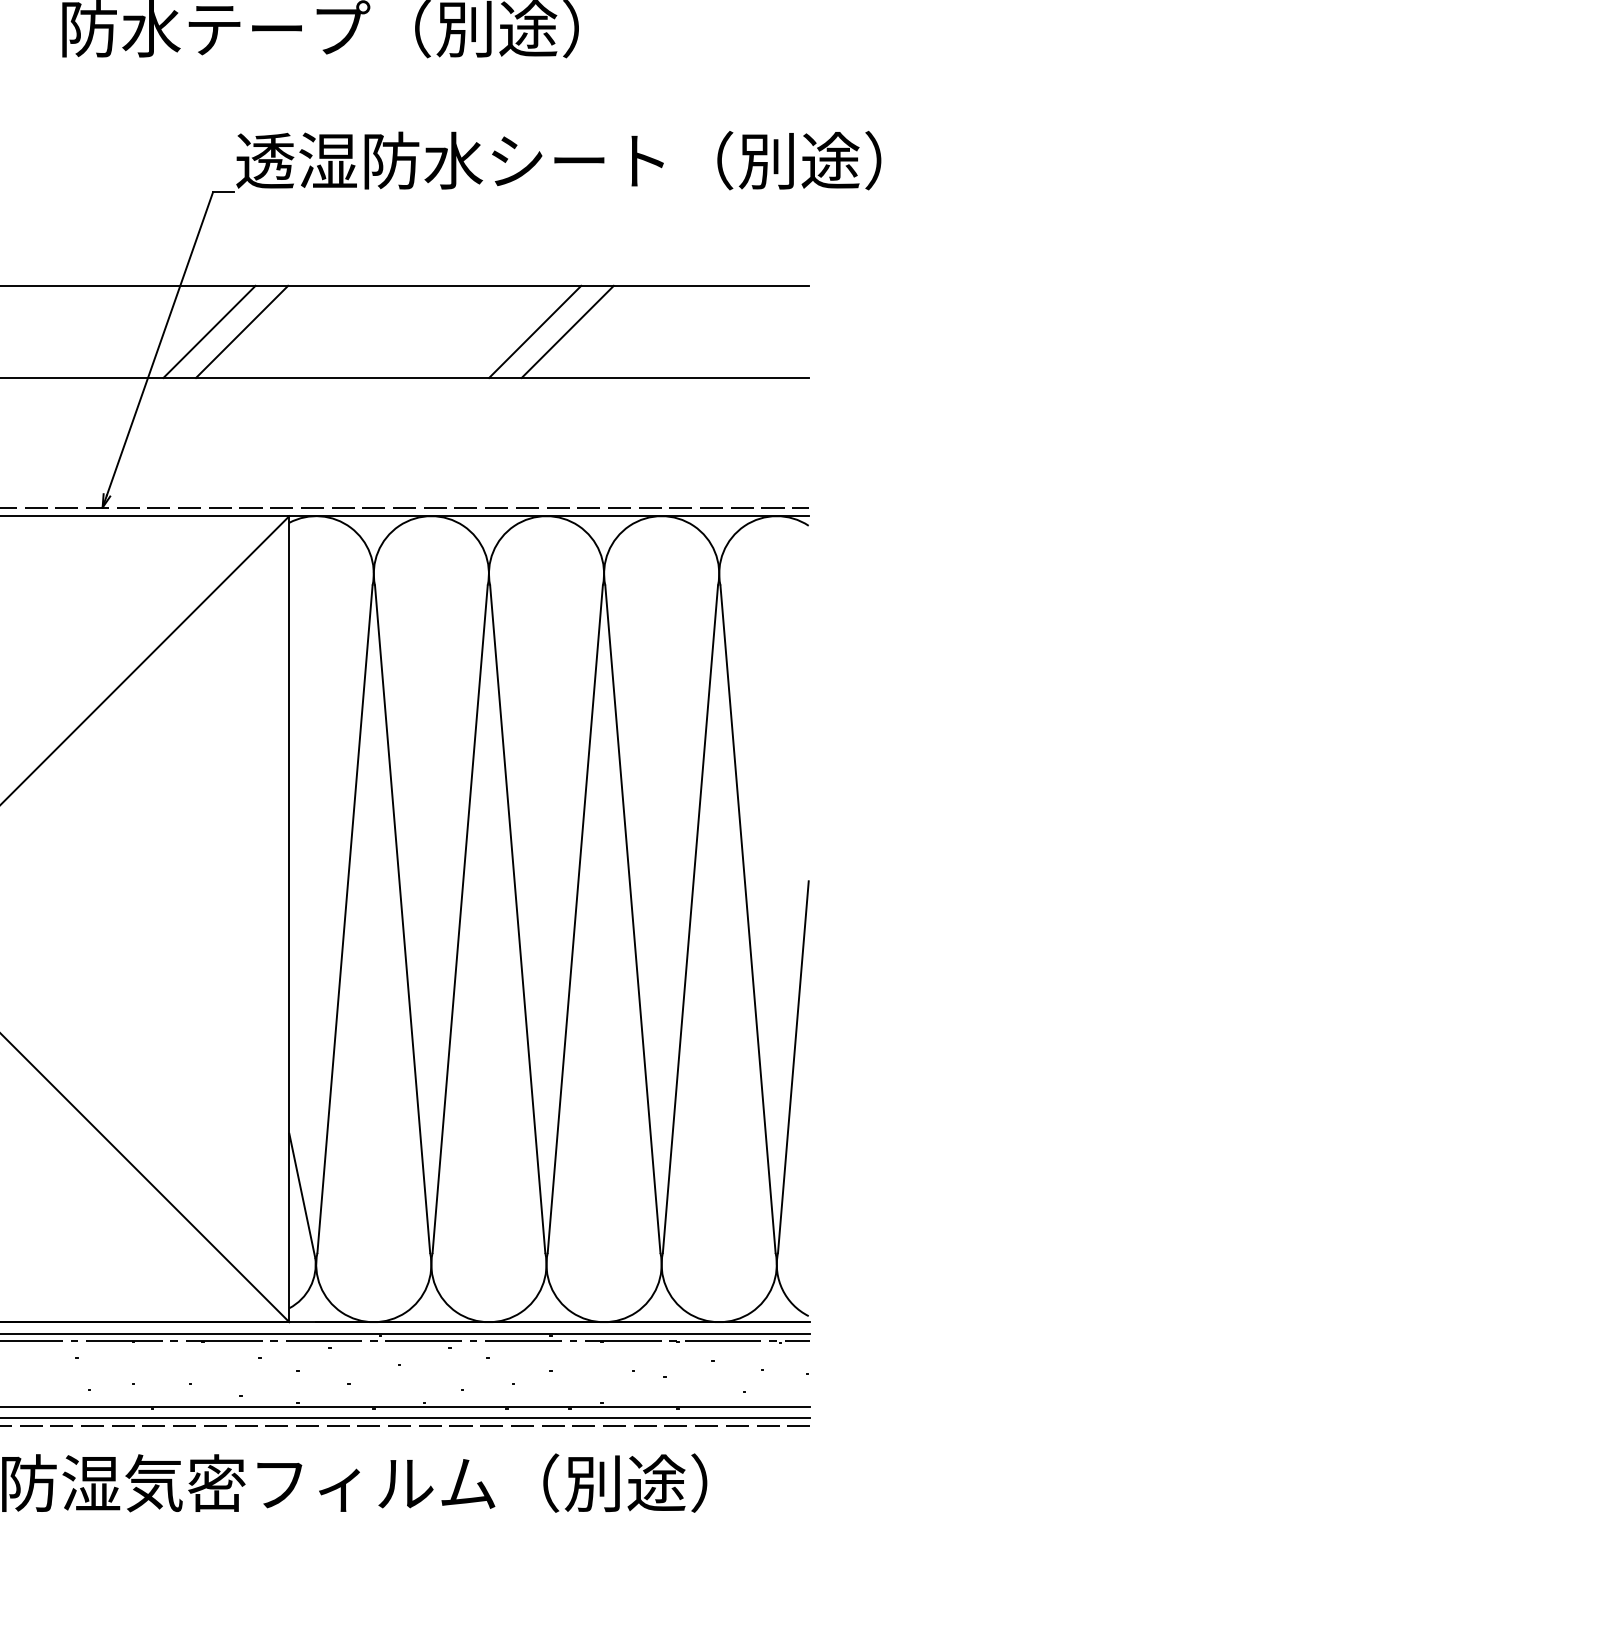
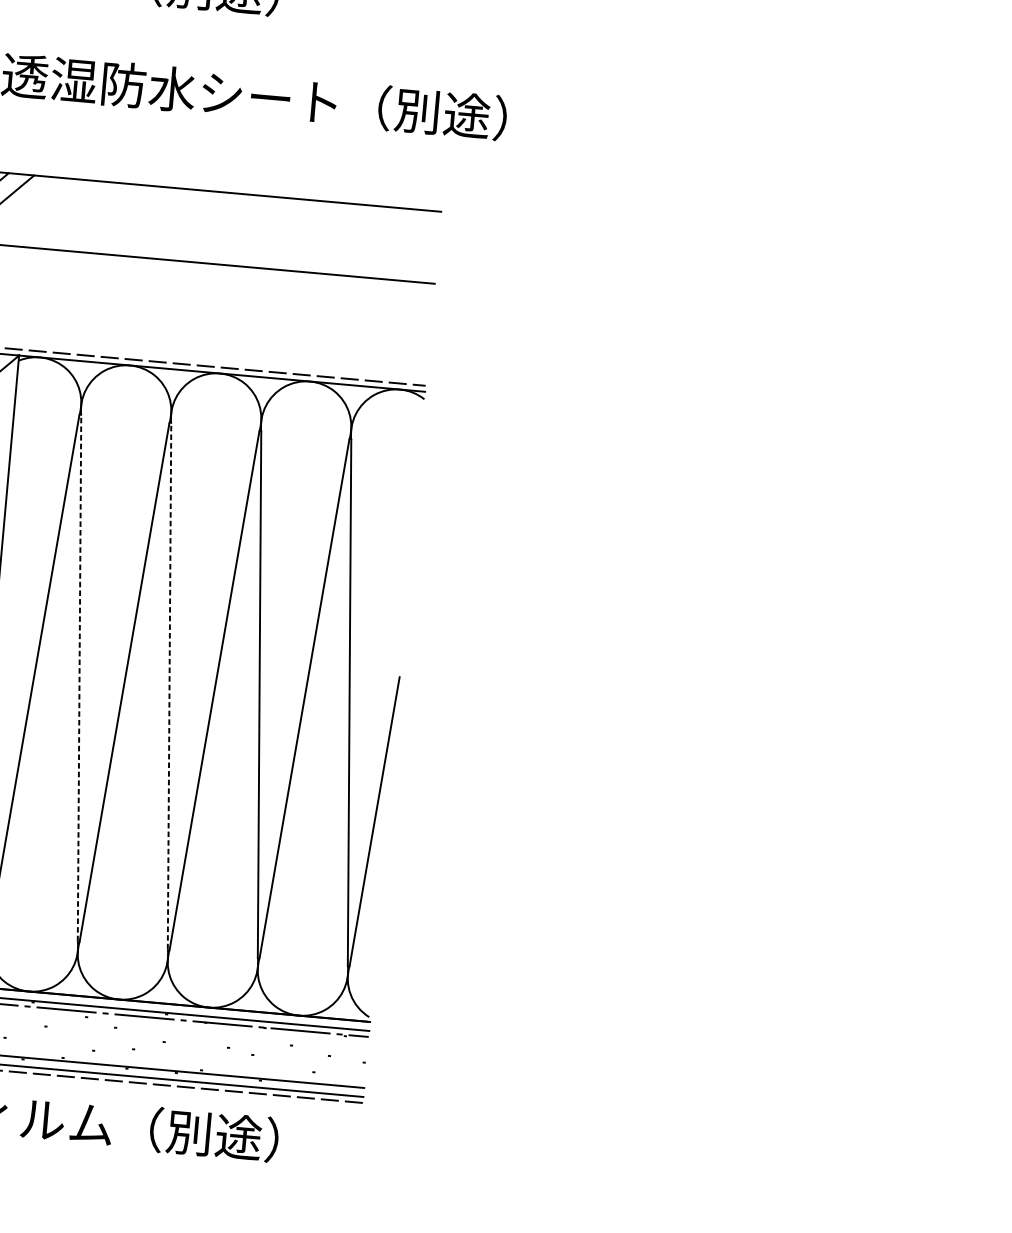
line: (535, 331) -> (224, 228), removed
line: (567, 331) -> (249, 230), removed
line: (402, 919) -> (79, 678), solid -> dashed
line: (517, 919) -> (169, 686), solid -> dashed

